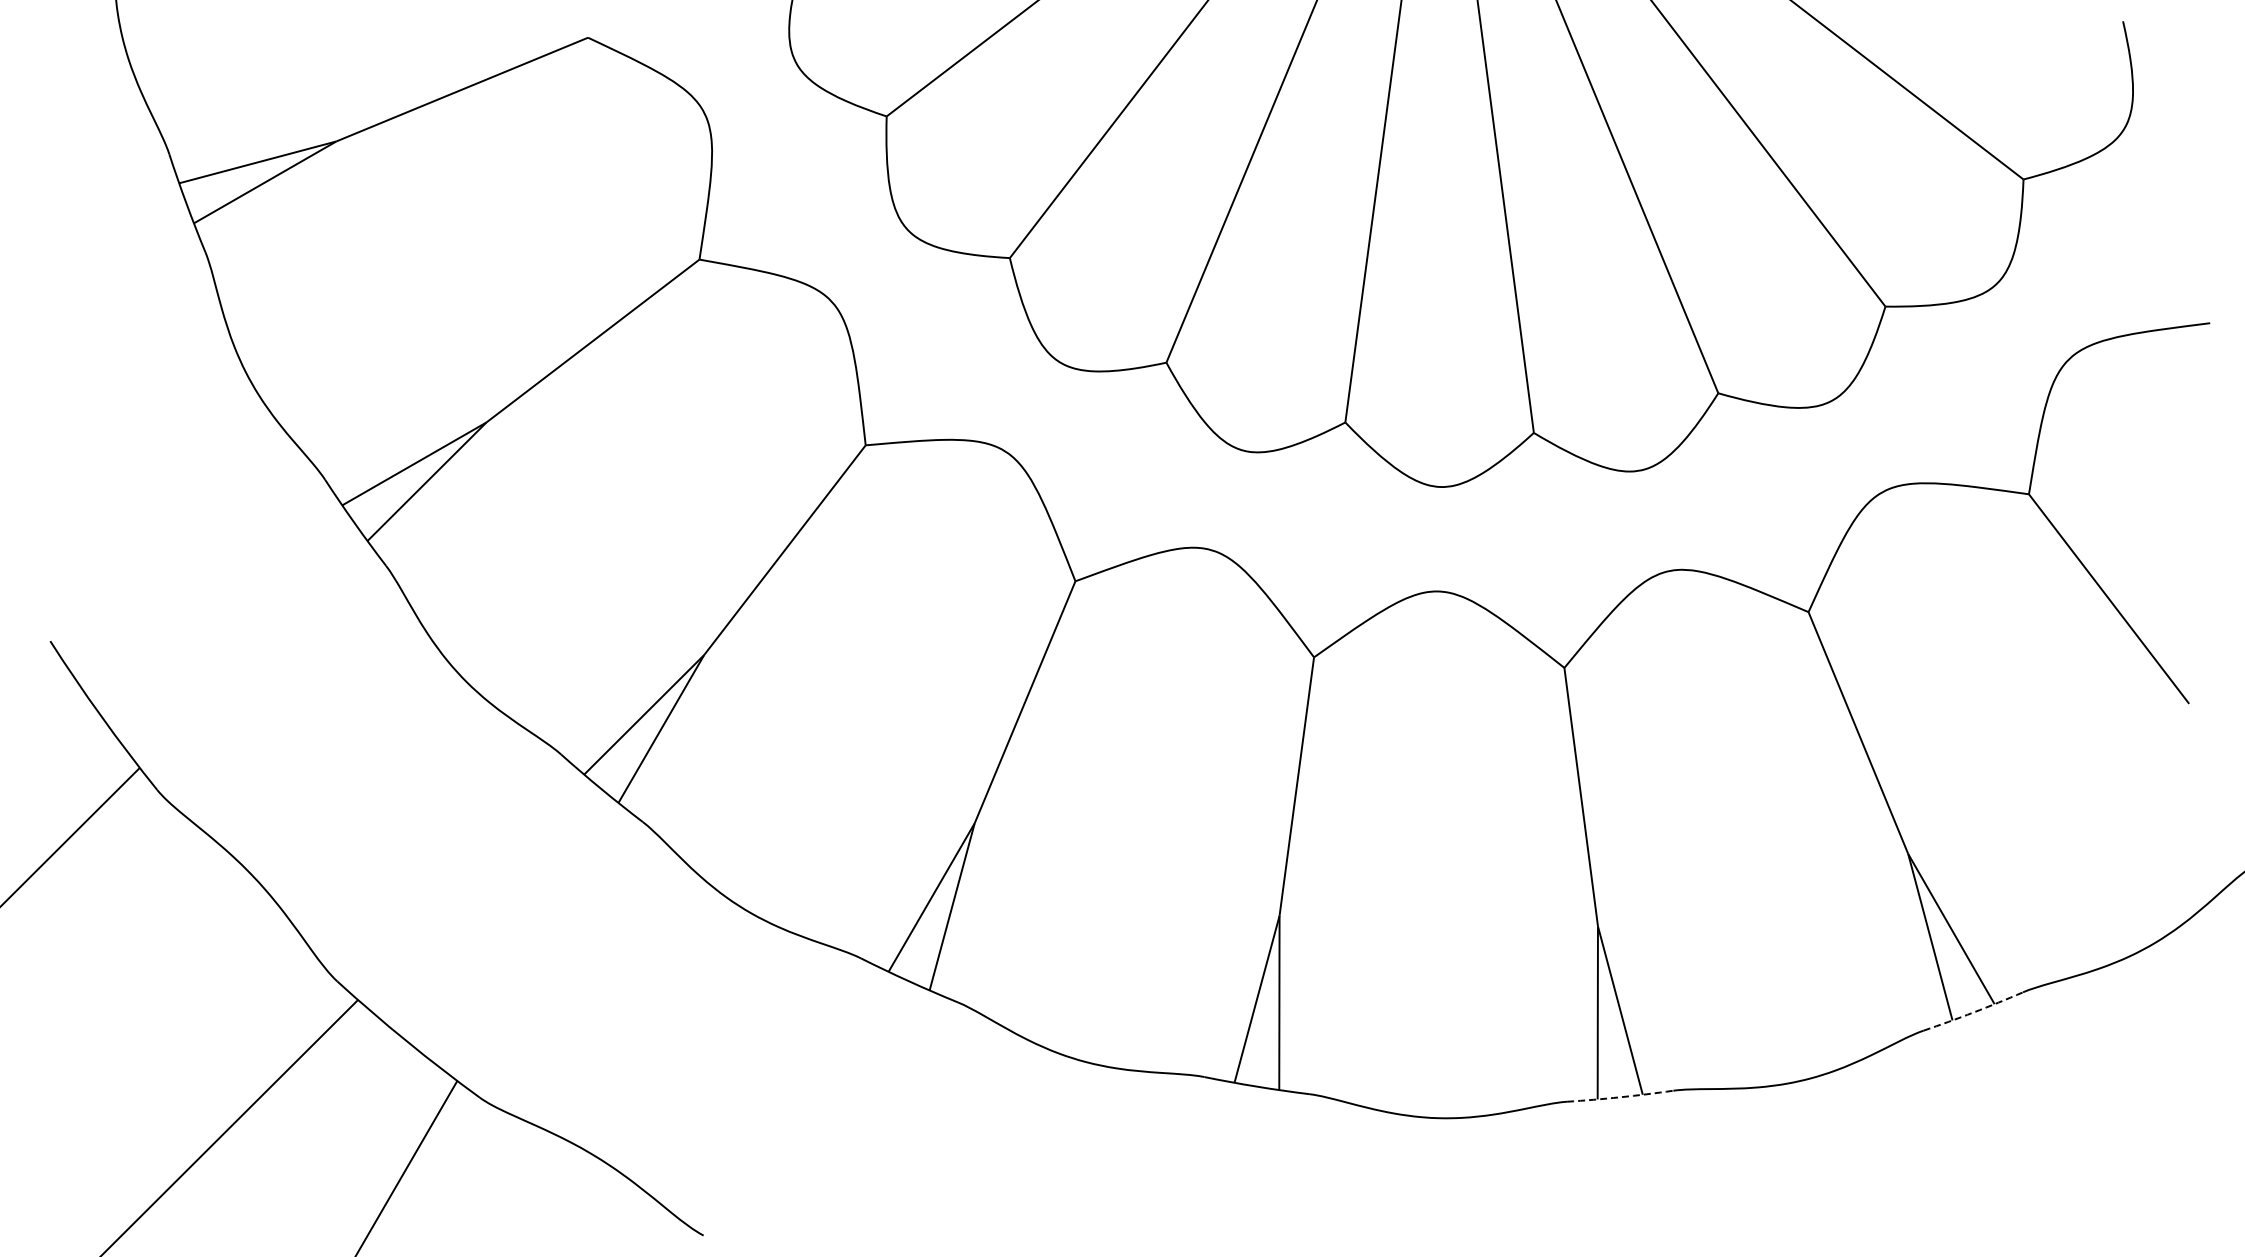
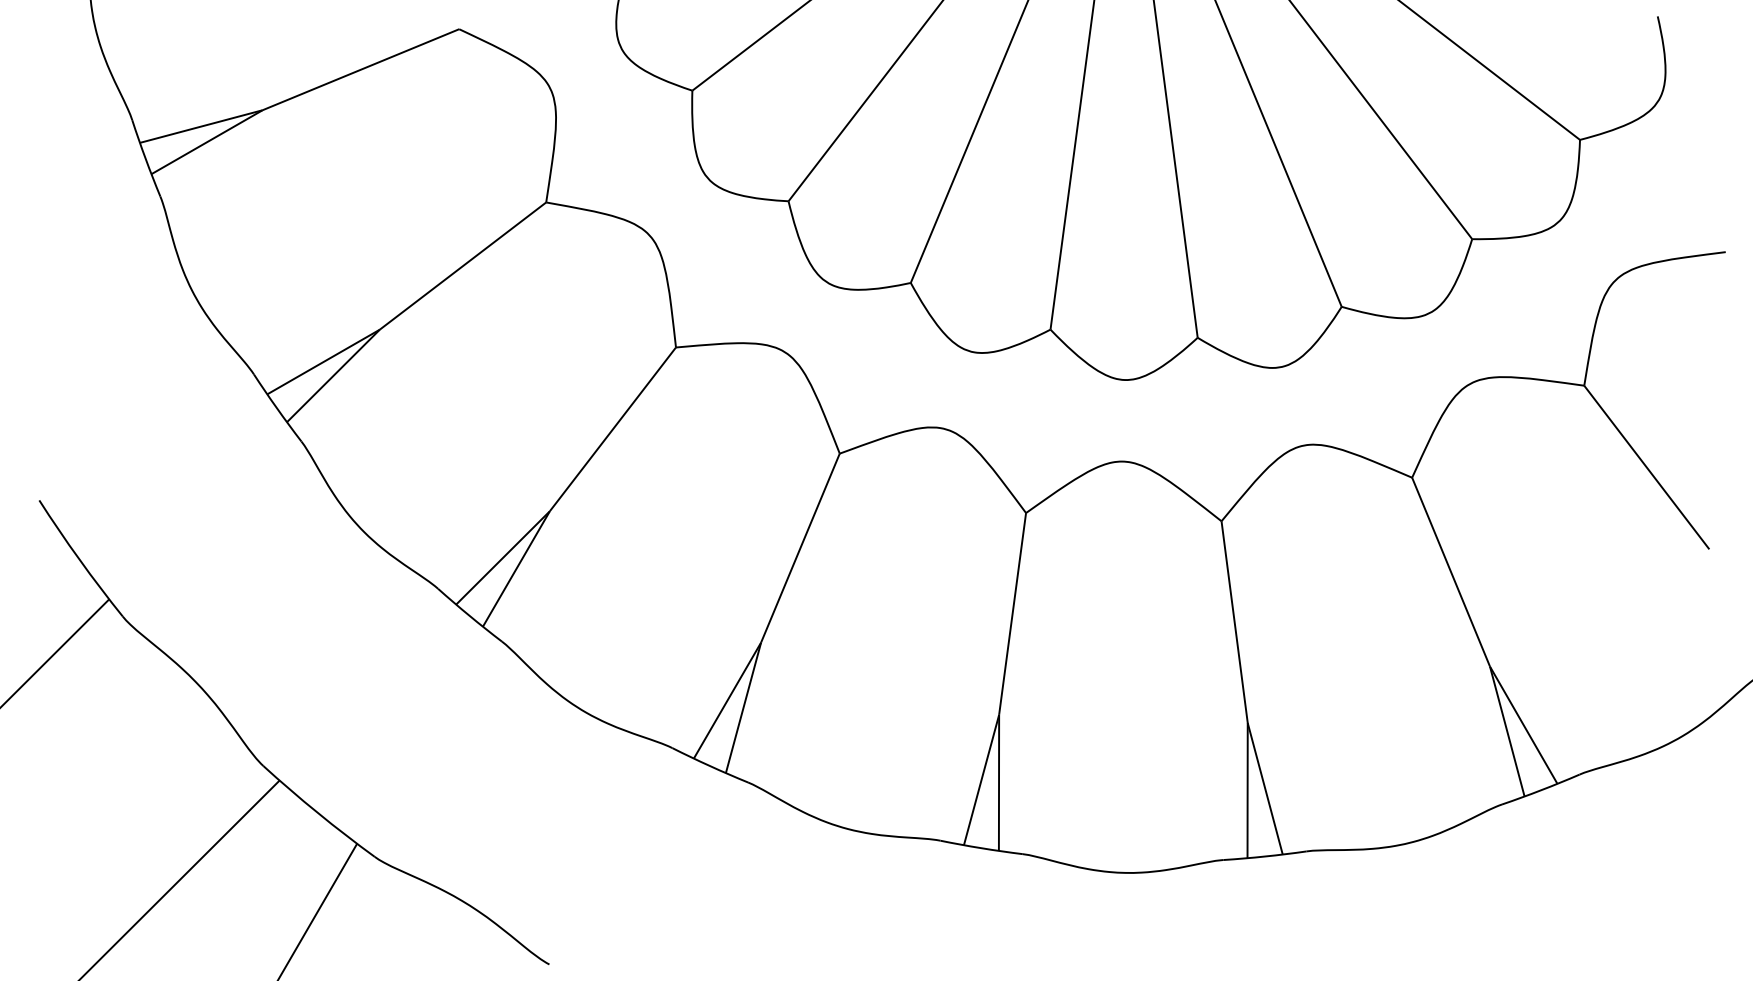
arc: (1973, 1012) -> (1540, 790), dashed -> solid
arc: (1620, 1097) -> (1265, 856), dashed -> solid

